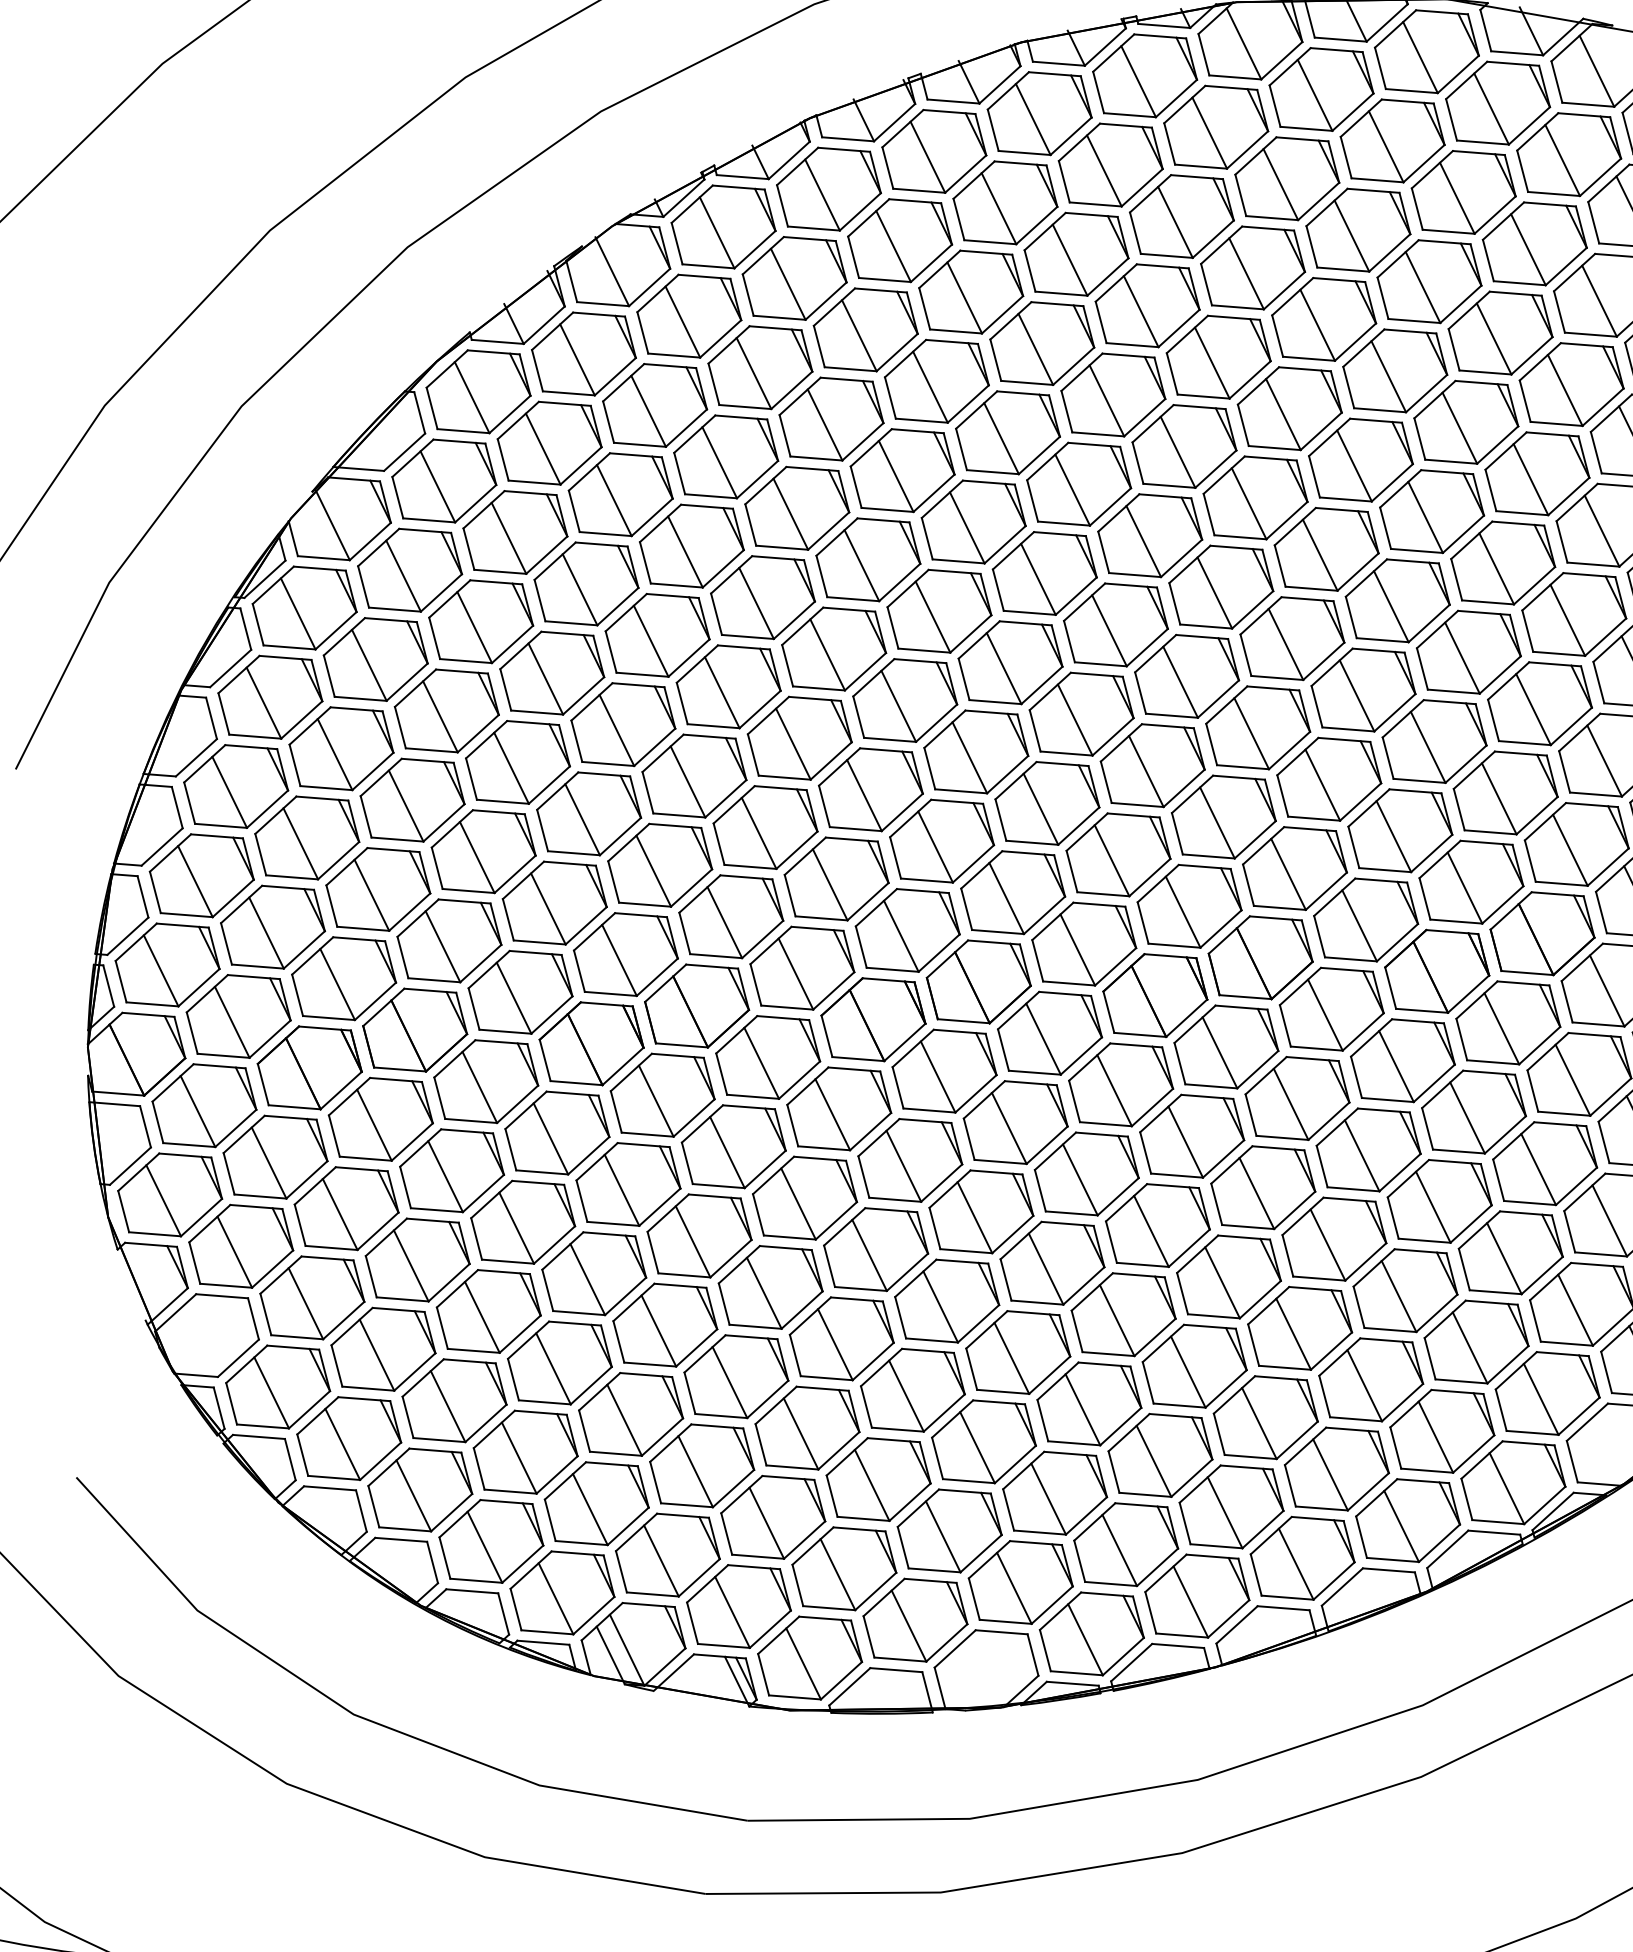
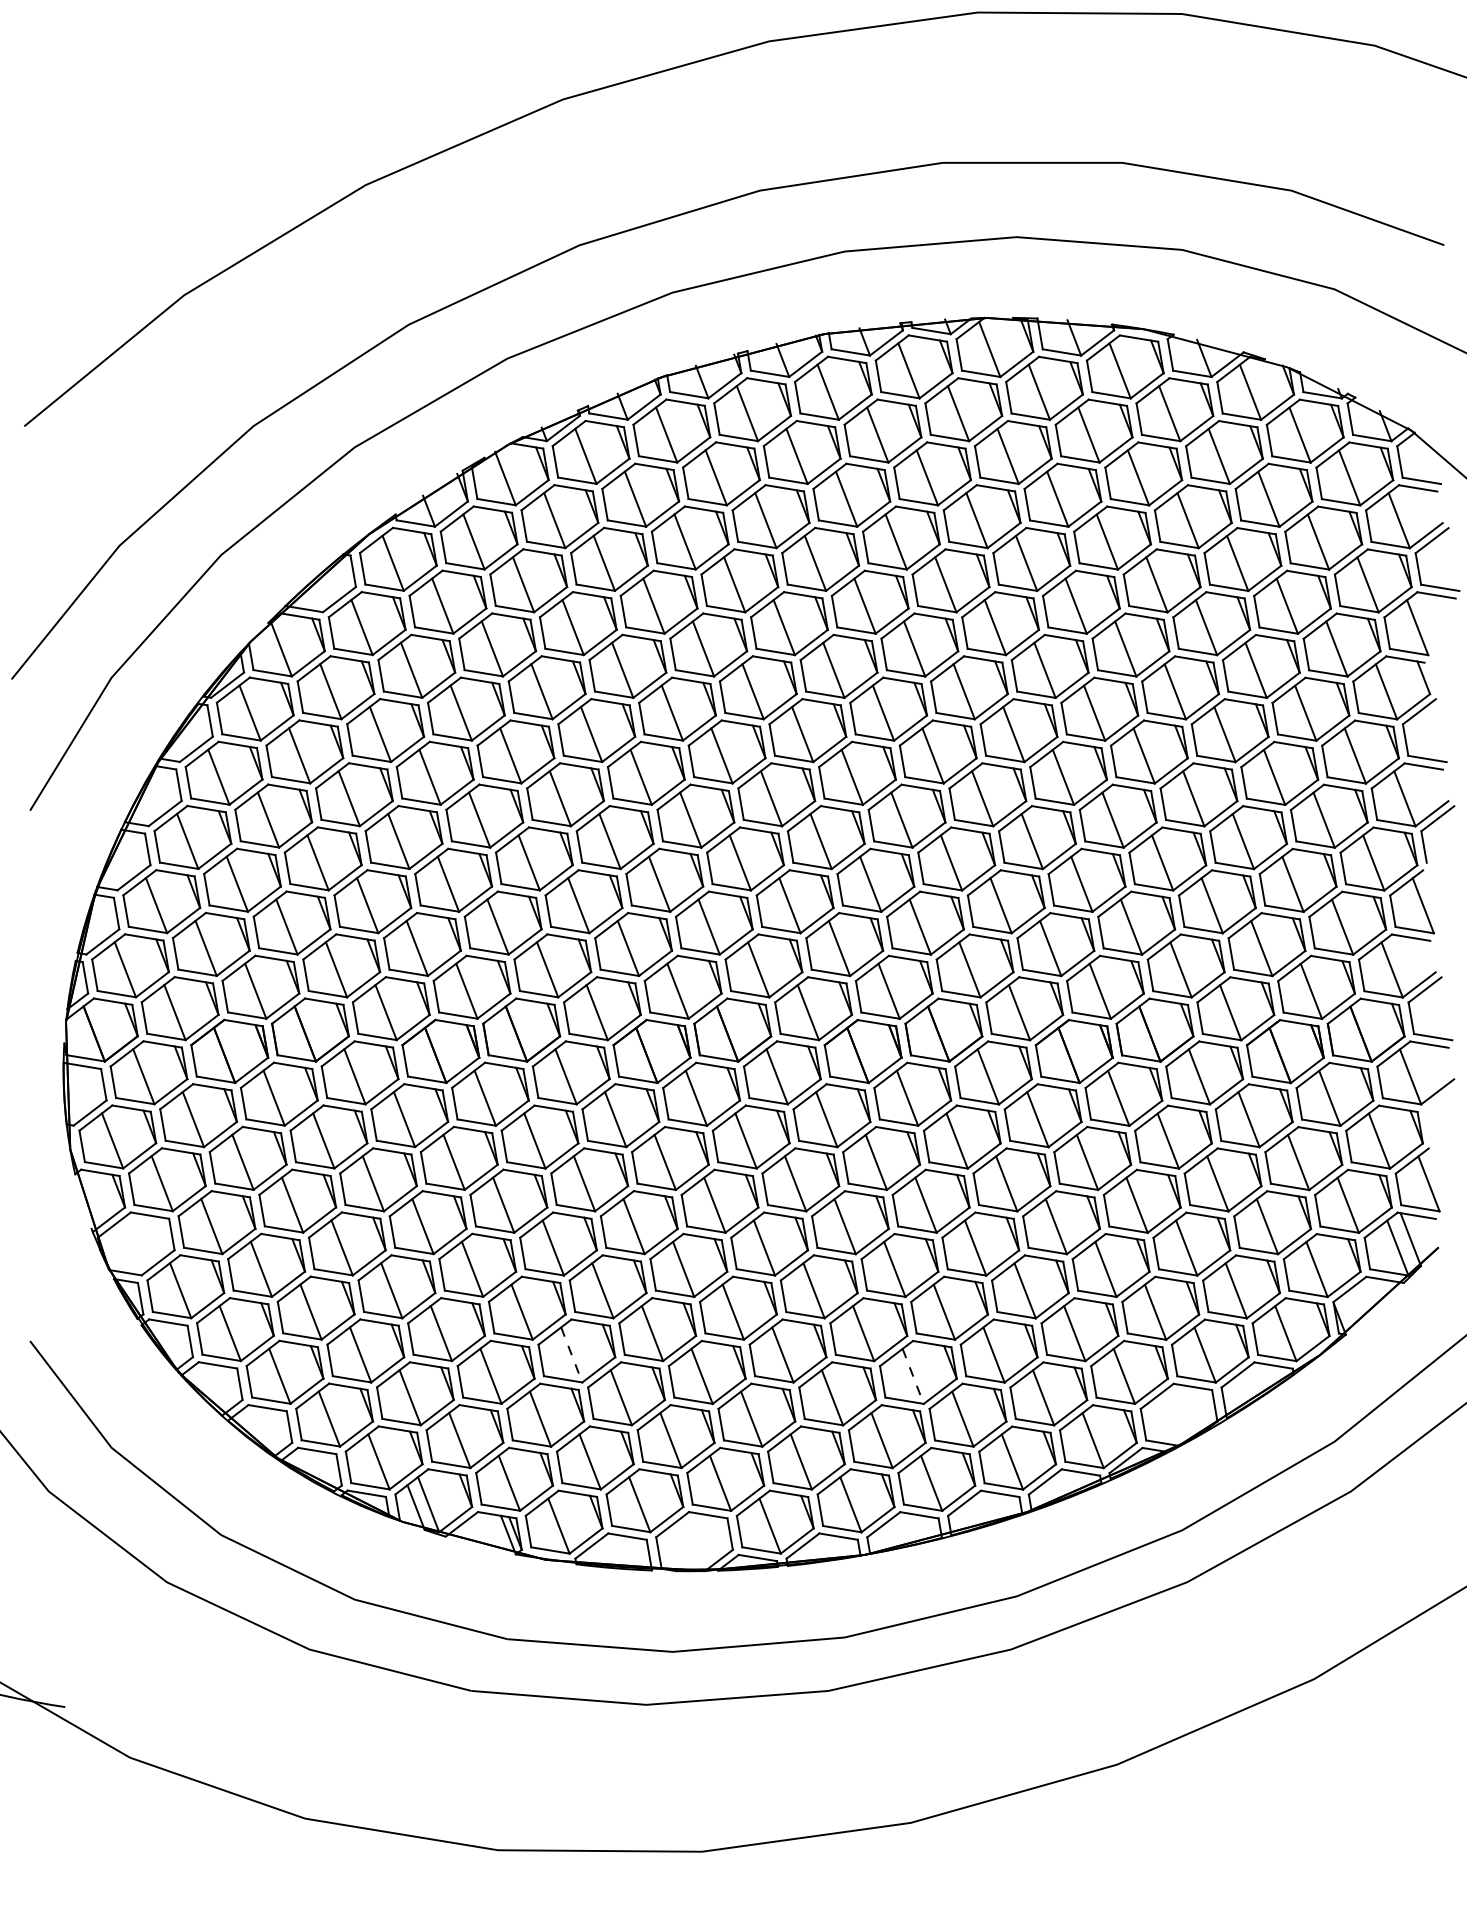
line: (1259, 1423) -> (913, 1376), solid -> dashed
line: (800, 1434) -> (571, 1355), solid -> dashed

